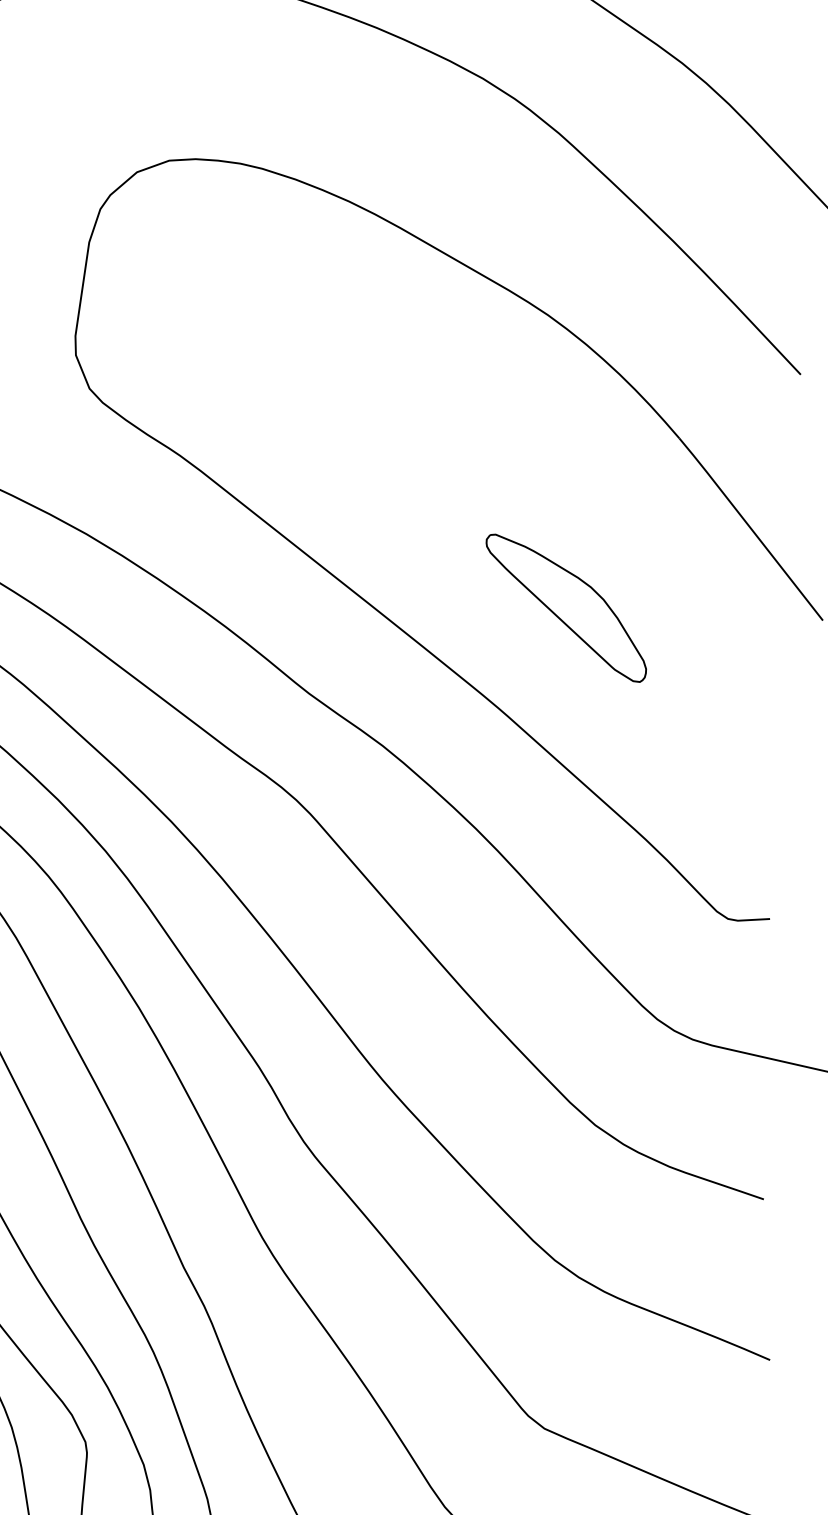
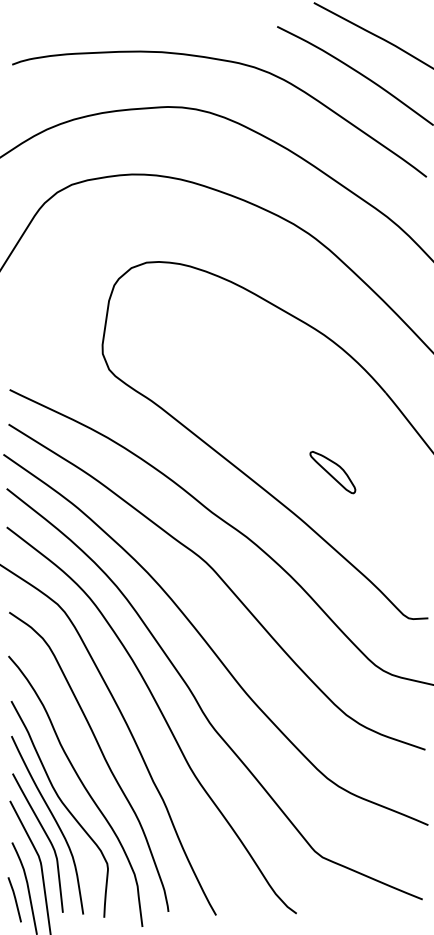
part: (565, 608) -> (332, 472), size x0.6

